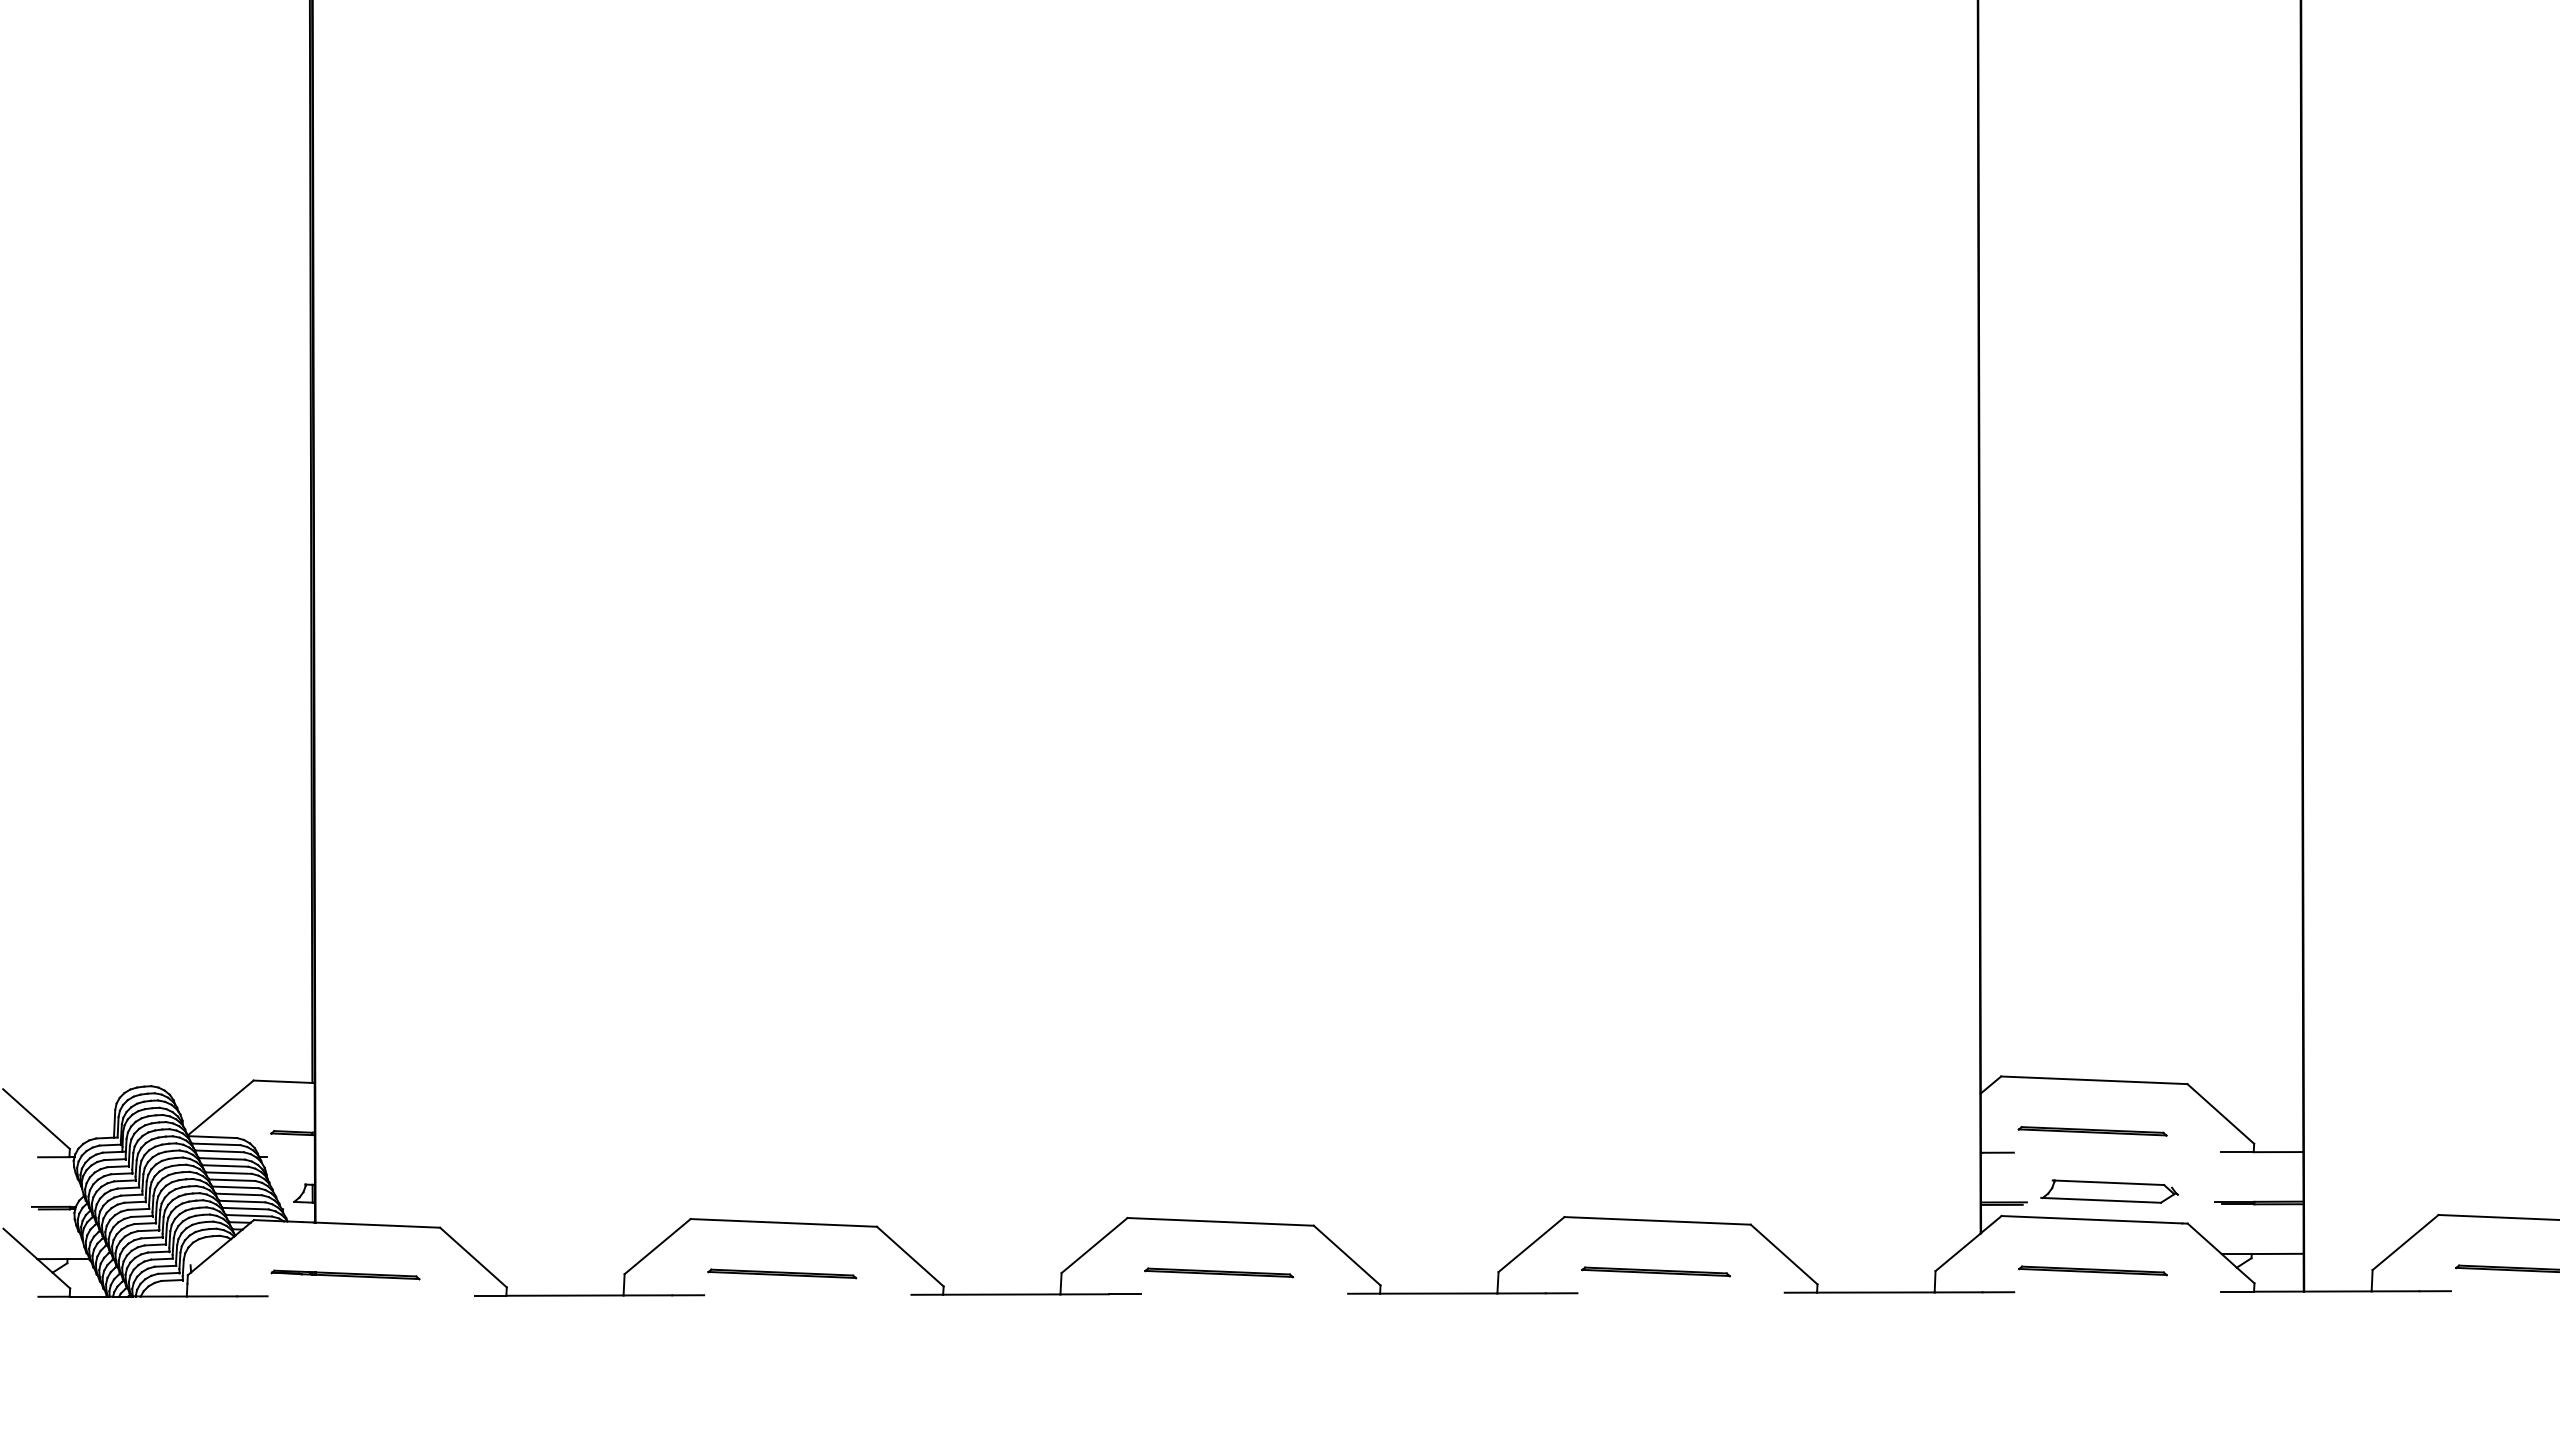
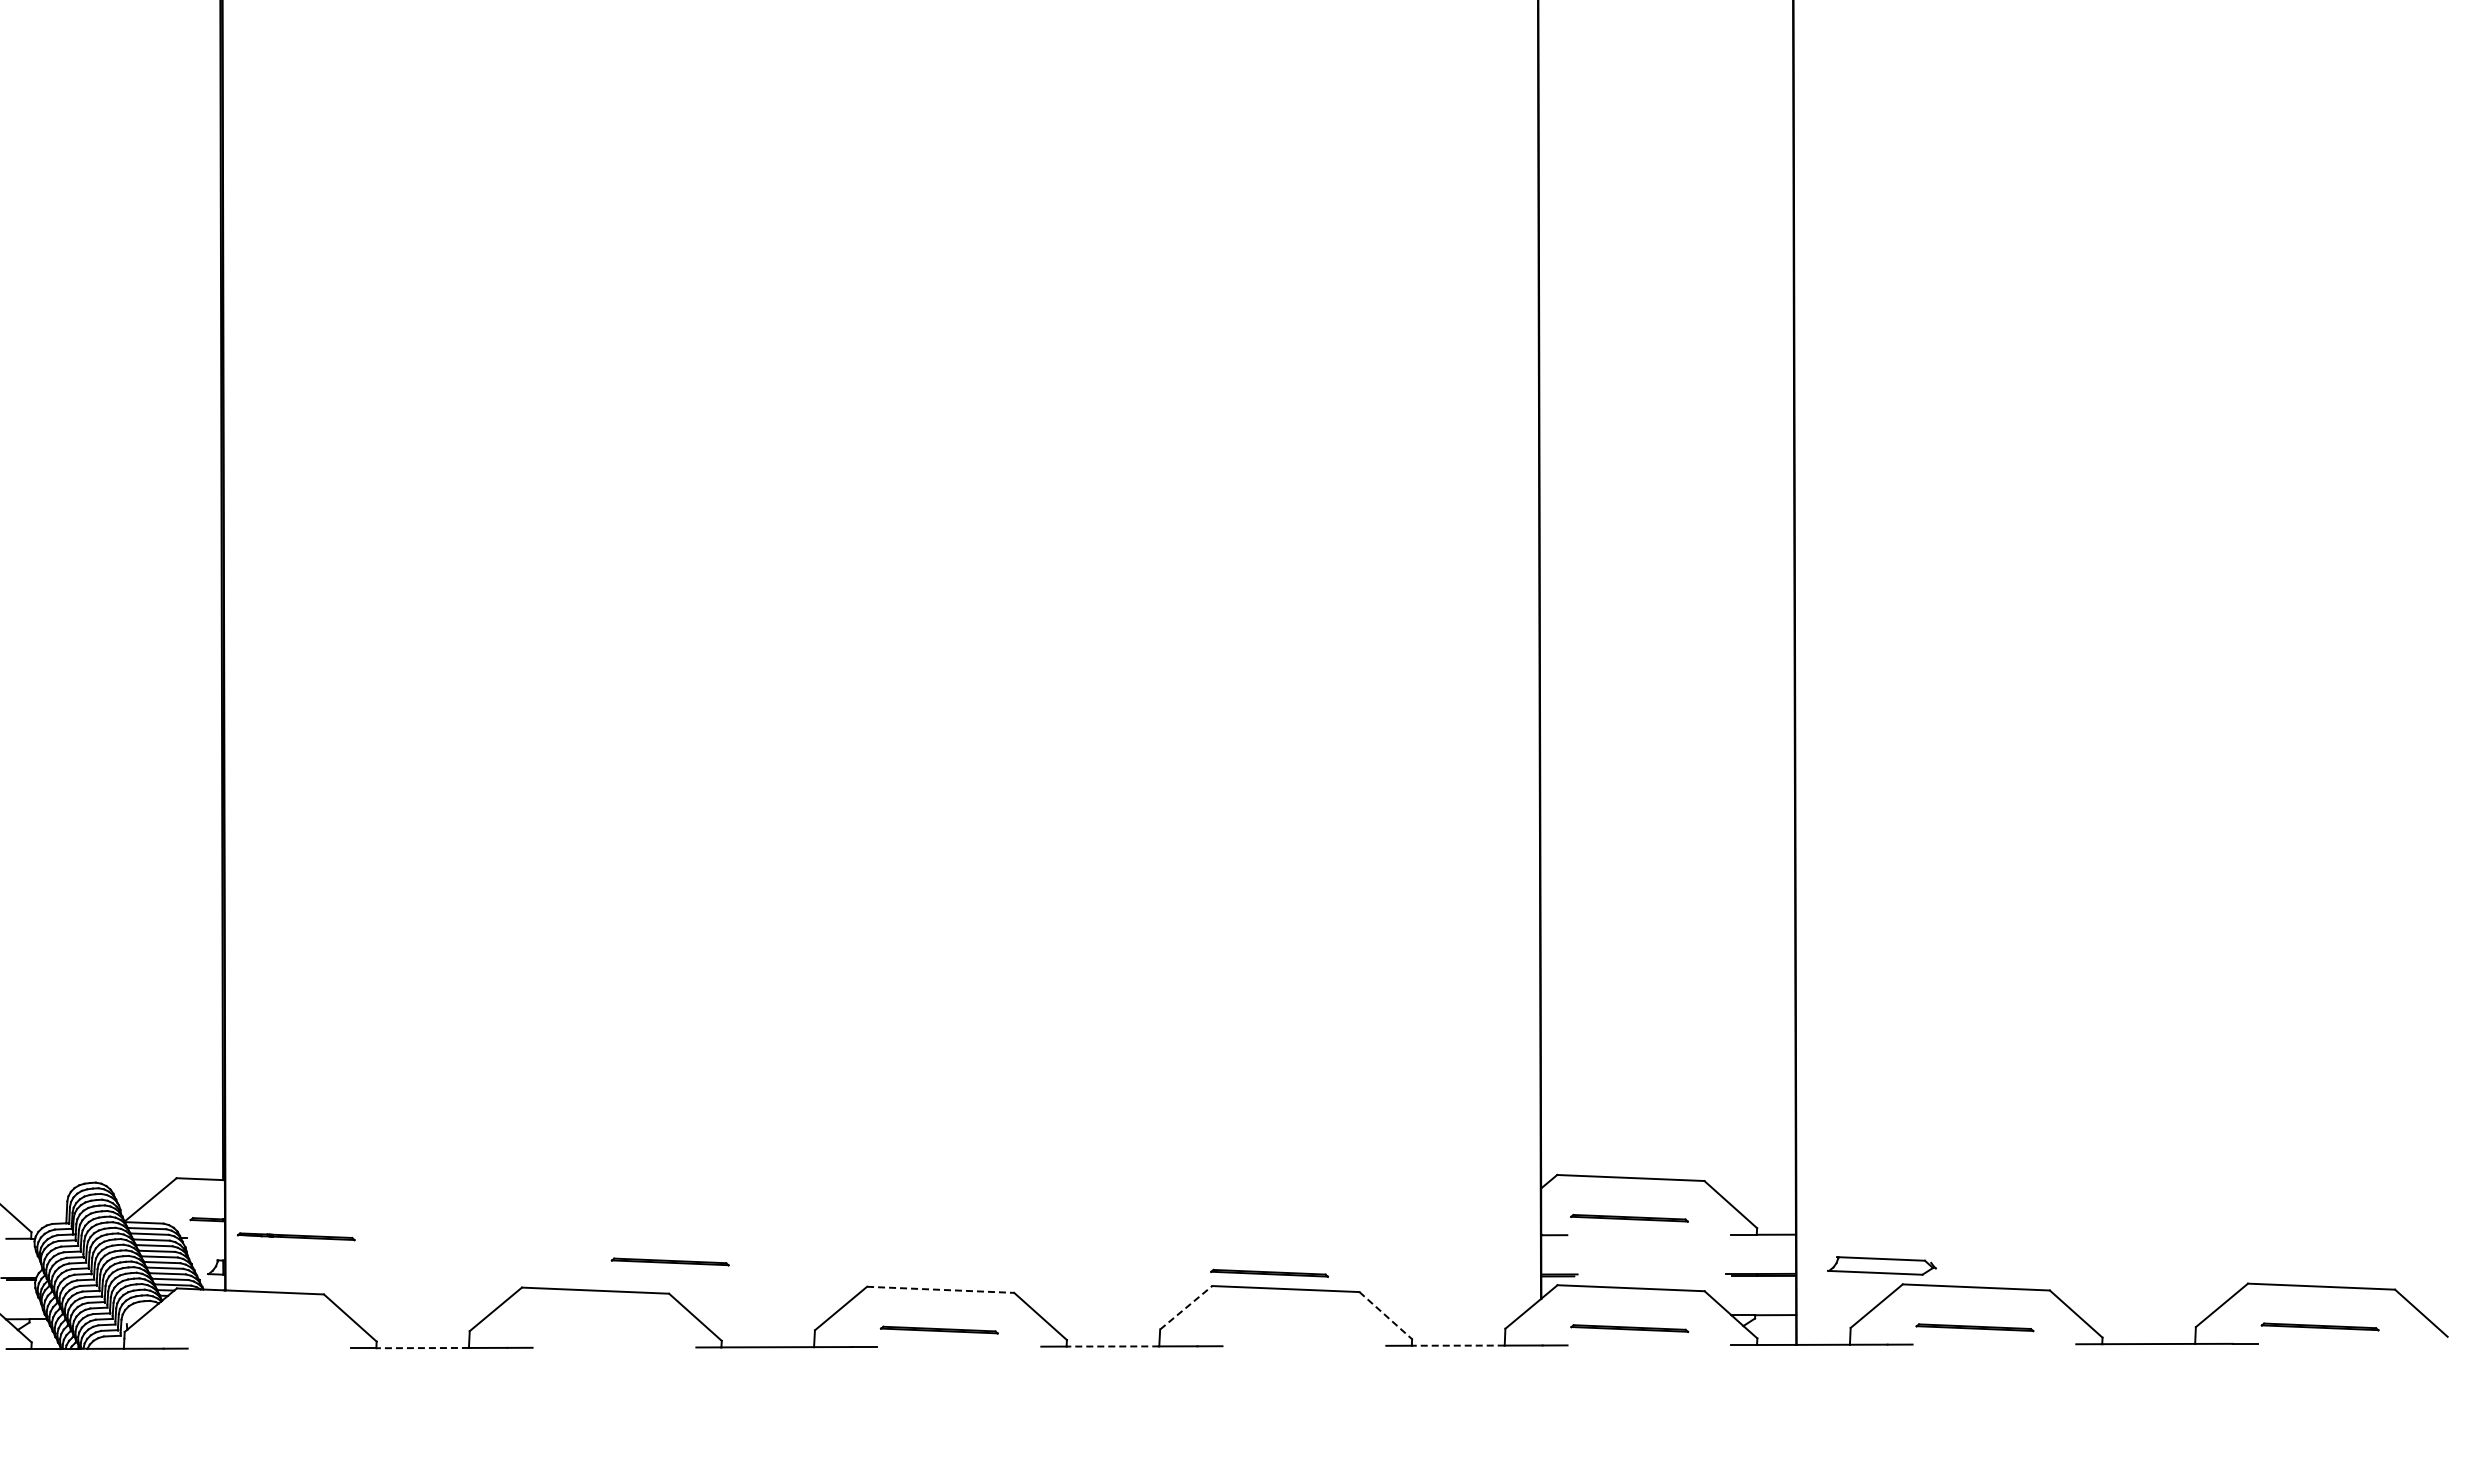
part: (2109, 1191) -> (1881, 1265), moved
line: (1220, 1221) -> (940, 1289), solid -> dashed
line: (1531, 1244) -> (1186, 1307), solid -> dashed
line: (1785, 1254) -> (1386, 1315), solid -> dashed
part: (1655, 1270) -> (1269, 1272), moved
part: (781, 1273) -> (669, 1261), moved
part: (344, 1274) -> (295, 1236), moved
line: (1874, 1292) -> (1457, 1345), solid -> dashed
line: (1438, 1293) -> (1112, 1346), solid -> dashed
line: (564, 1296) -> (422, 1348), solid -> dashed

